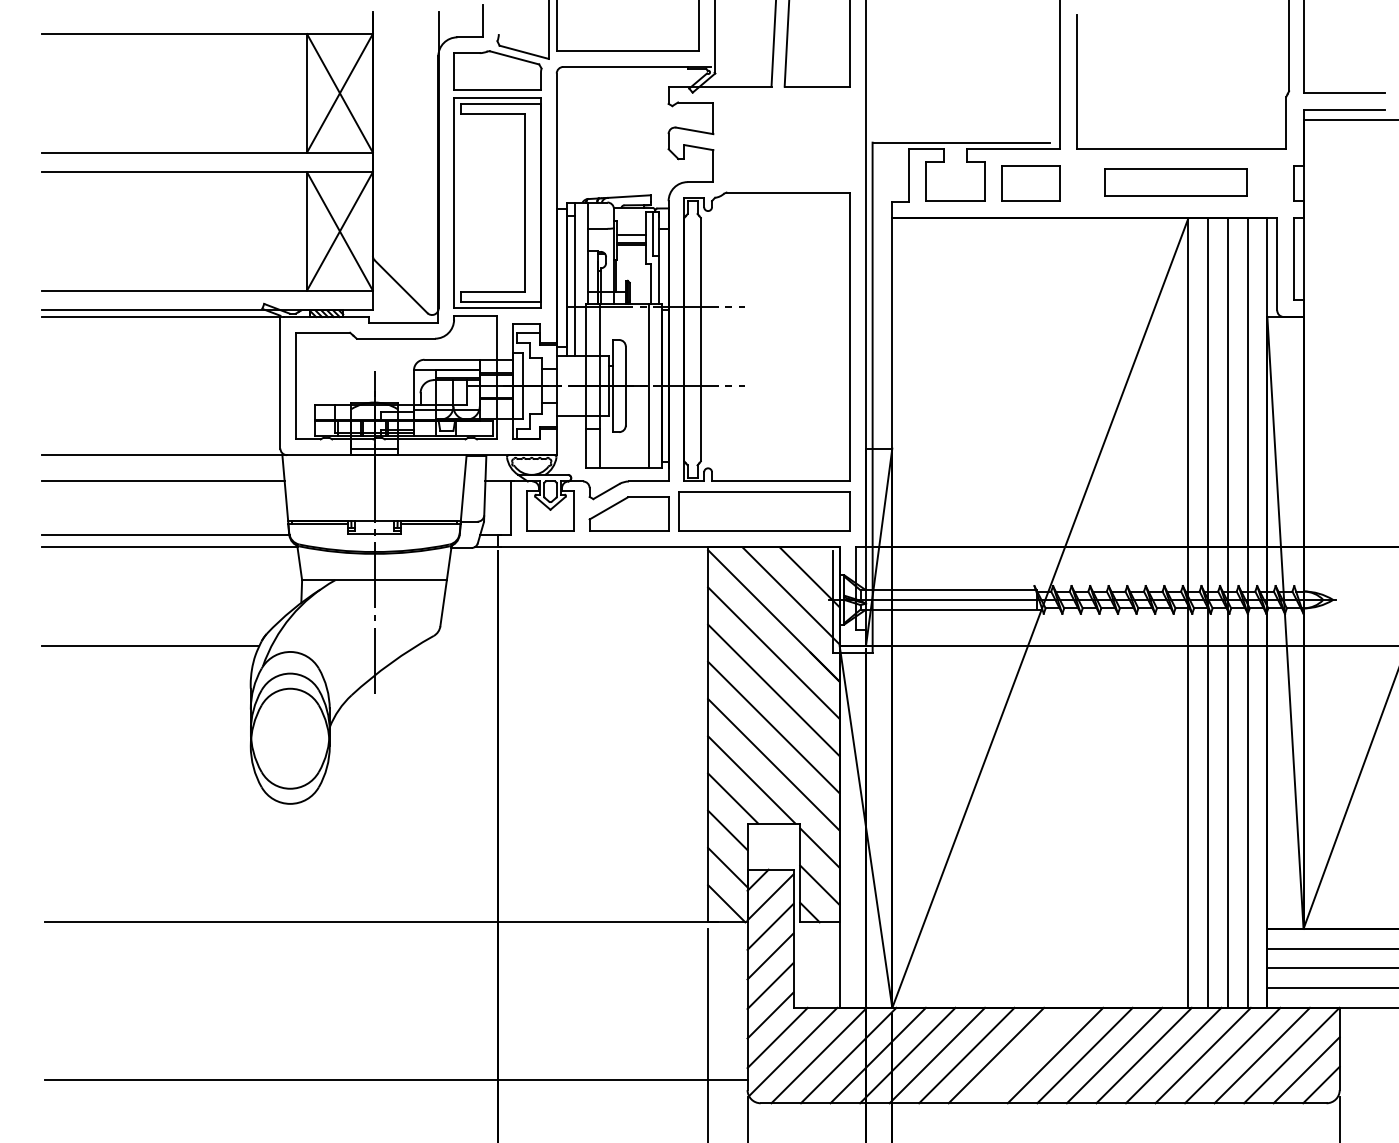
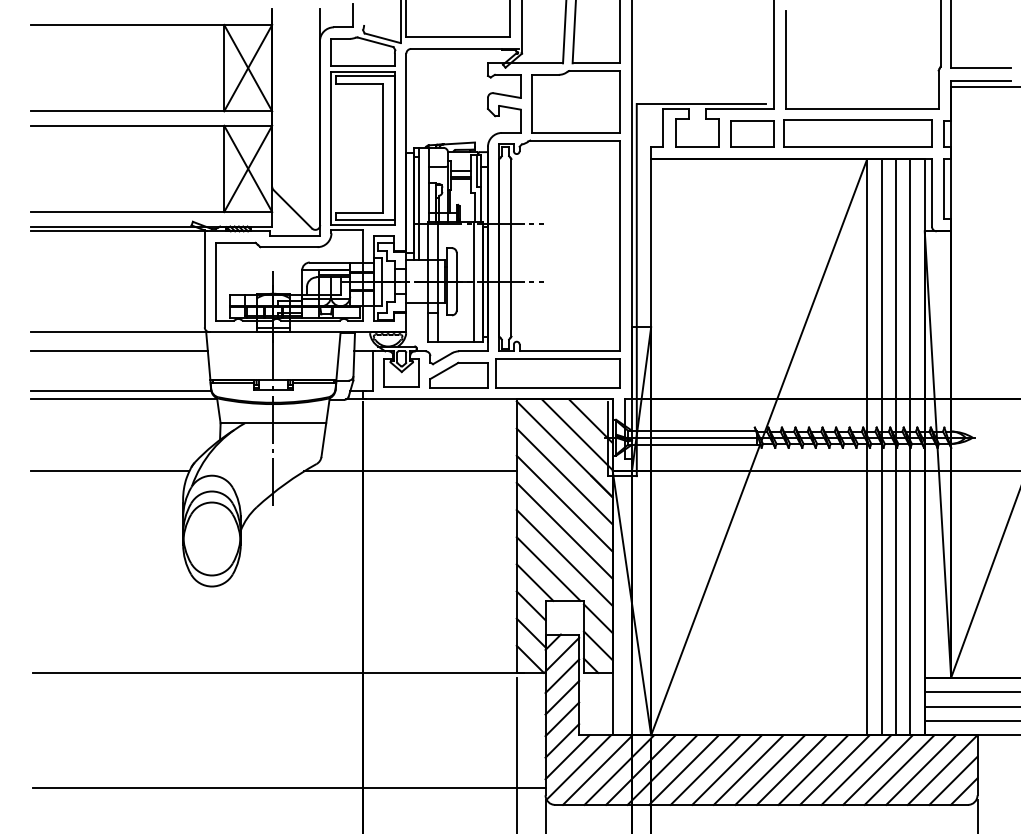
part: (789, 139) -> (576, 101), added
part: (1175, 182) -> (857, 133), size x1.43
line: (562, 645) -> (410, 470), added
line: (1025, 1055) -> (748, 770), added

